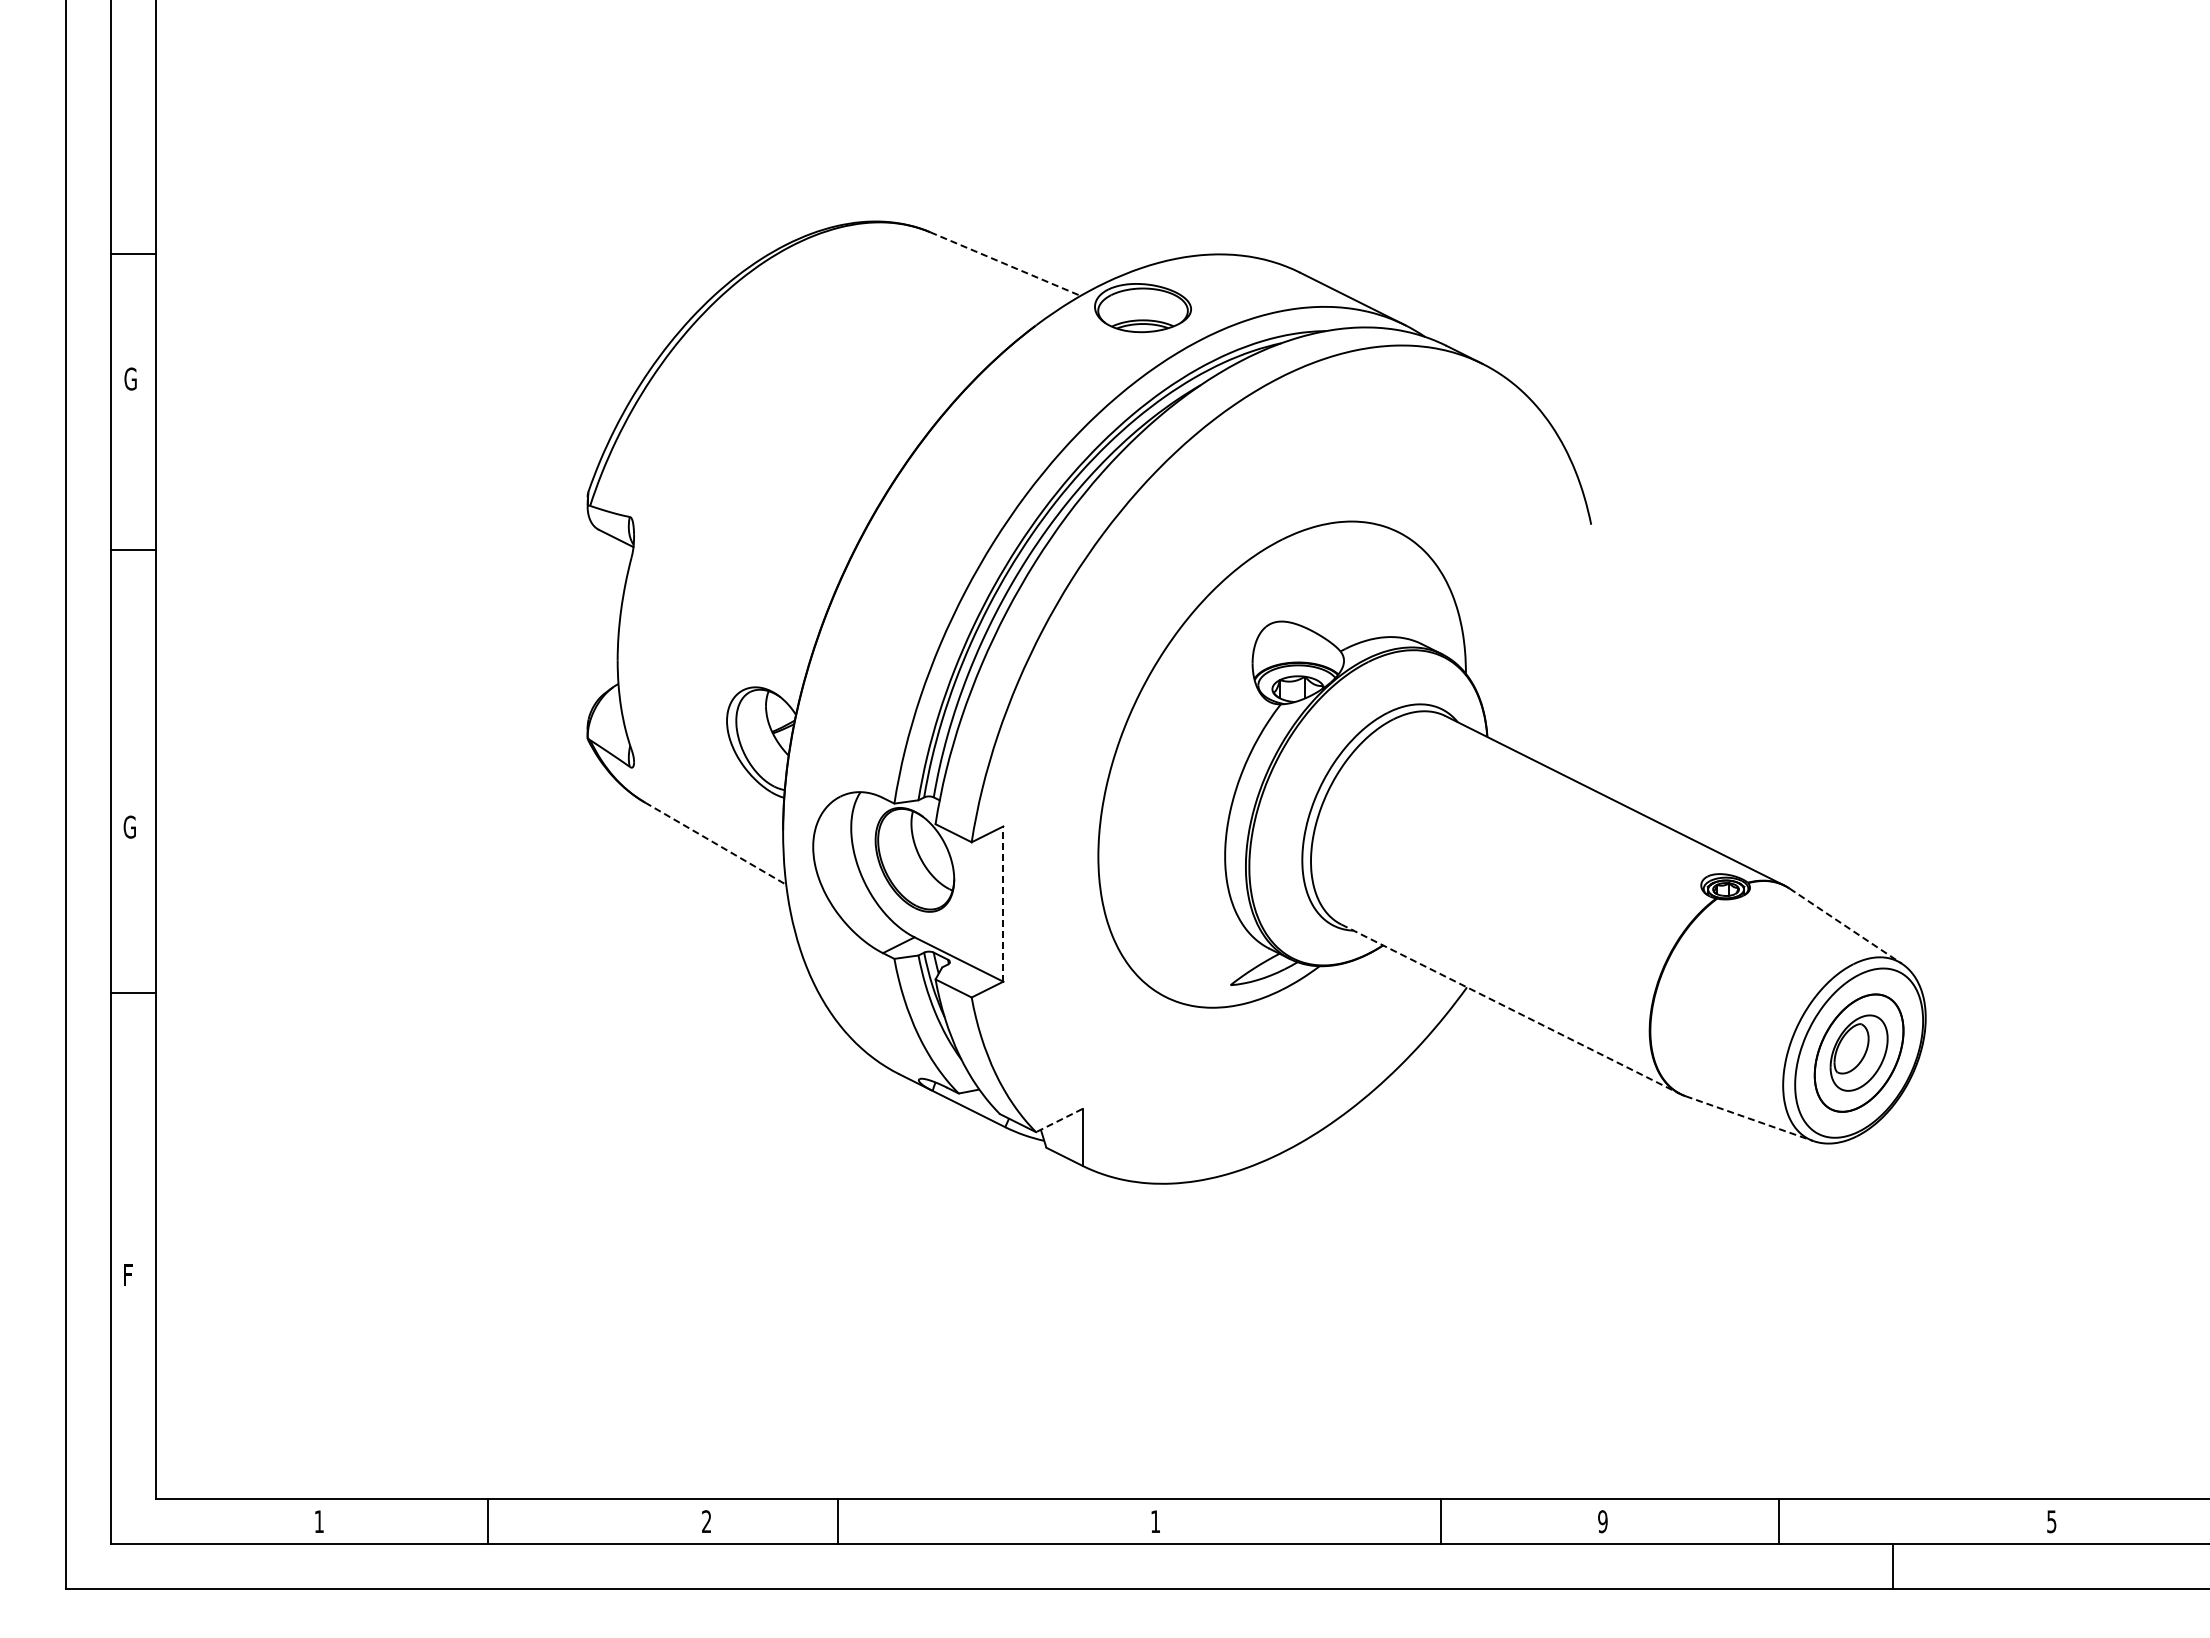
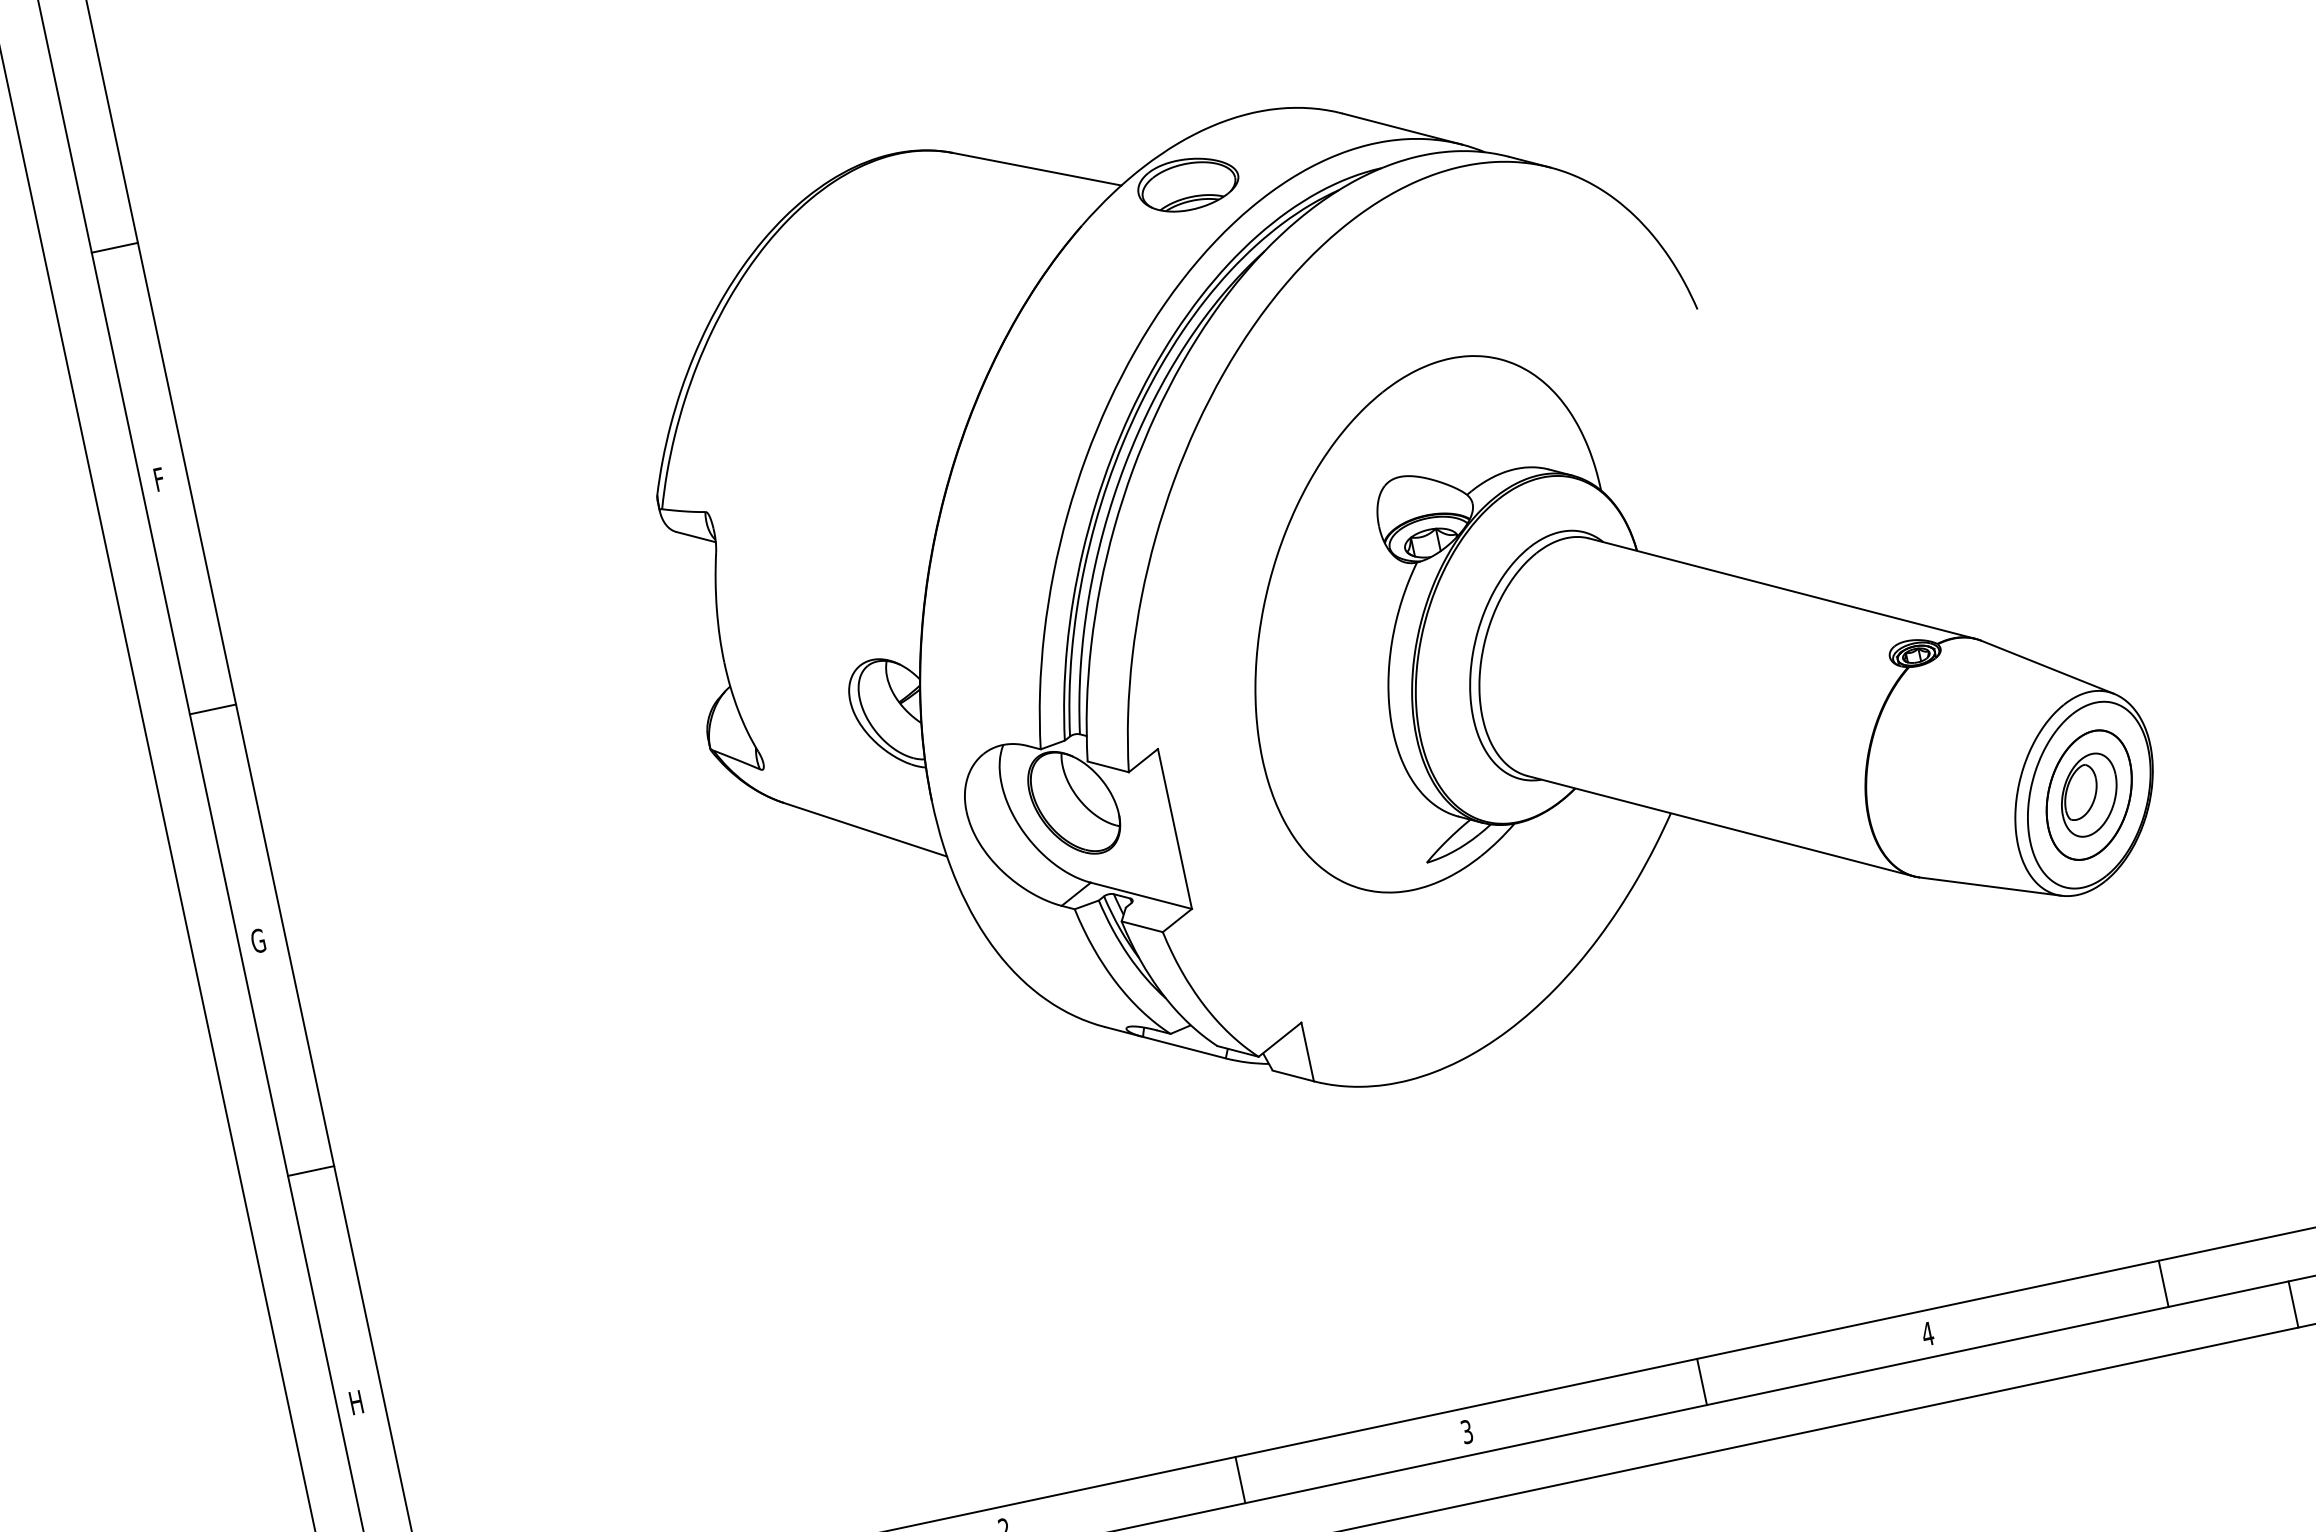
line: (133, 254) -> (114, 248), moved
line: (1005, 264) -> (1037, 169), dashed -> solid
text: (130, 378) -> (160, 478), G -> F
line: (133, 550) -> (213, 709), moved
line: (715, 843) -> (865, 829), dashed -> solid
line: (1003, 904) -> (1175, 829), dashed -> solid
line: (1845, 926) -> (2047, 667), dashed -> solid
line: (133, 993) -> (311, 1171), moved
line: (1511, 1009) -> (1721, 826), dashed -> solid
line: (1749, 1118) -> (1990, 886), dashed -> solid
line: (1059, 1120) -> (1280, 1039), dashed -> solid
text: (130, 1274) -> (356, 1401), F -> H
line: (837, 1521) -> (1240, 1479), moved
text: (1155, 1521) -> (1466, 1431), 1 -> 3
line: (1440, 1521) -> (1701, 1381), moved
text: (1602, 1521) -> (1927, 1333), 9 -> 4
line: (1778, 1521) -> (2163, 1283), moved
line: (1893, 1566) -> (2293, 1304), moved

